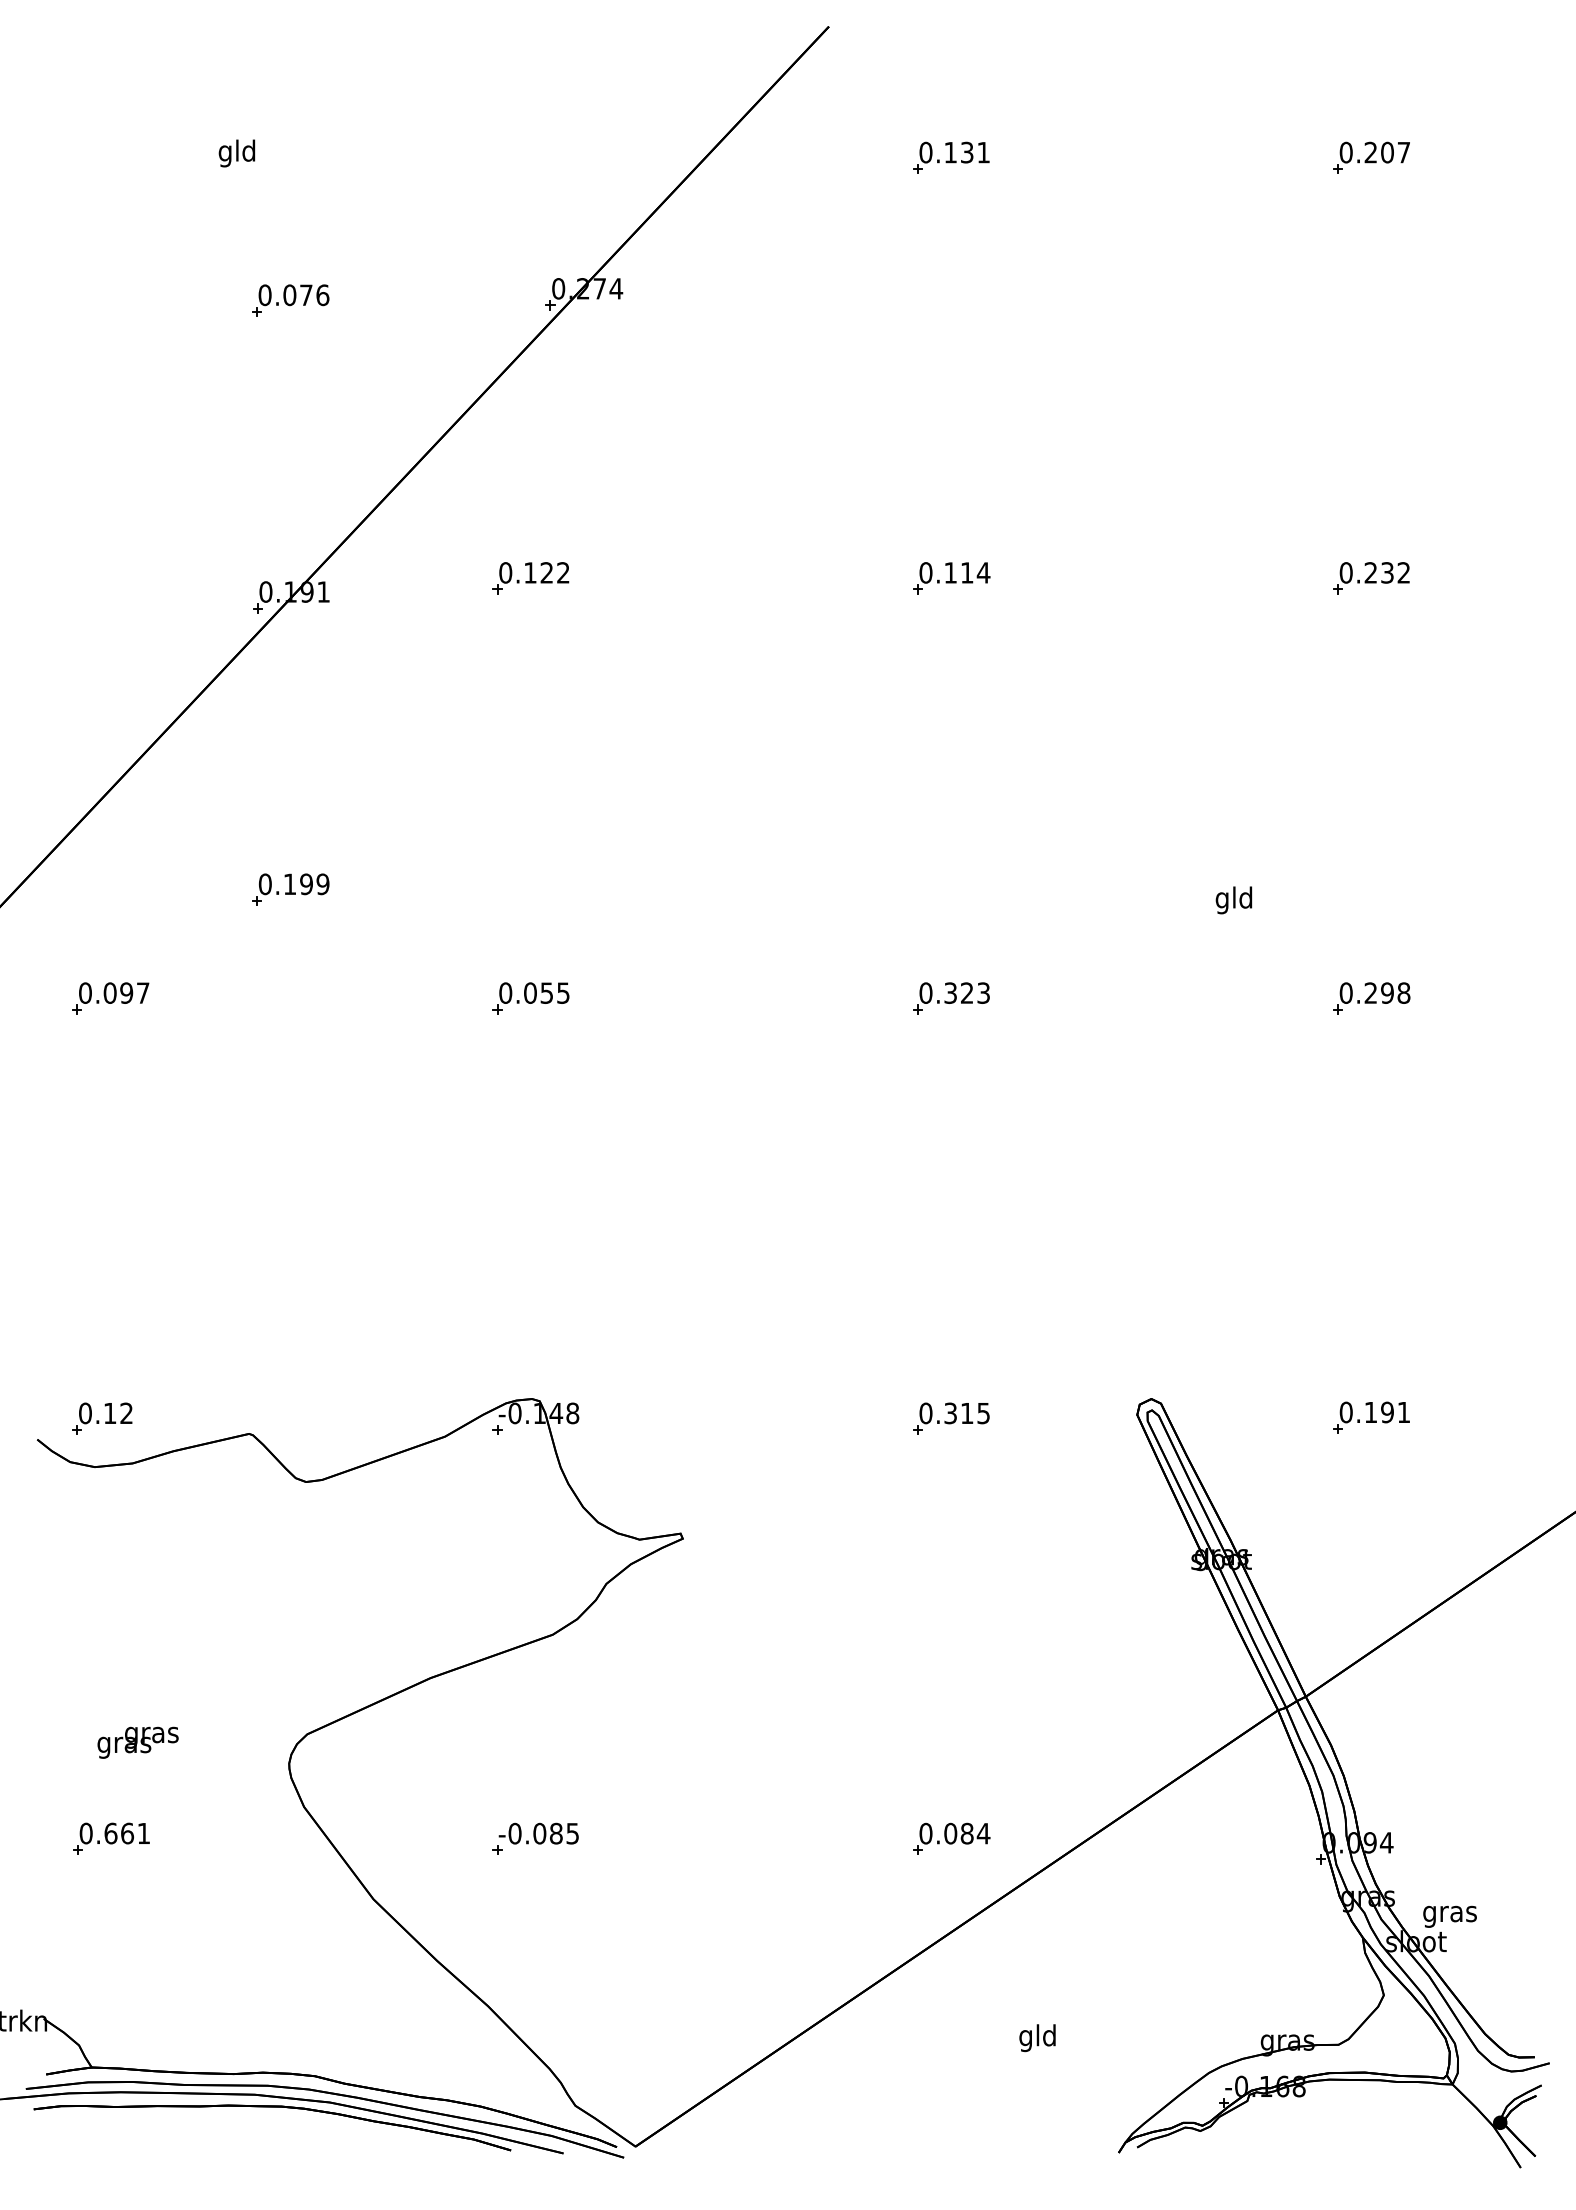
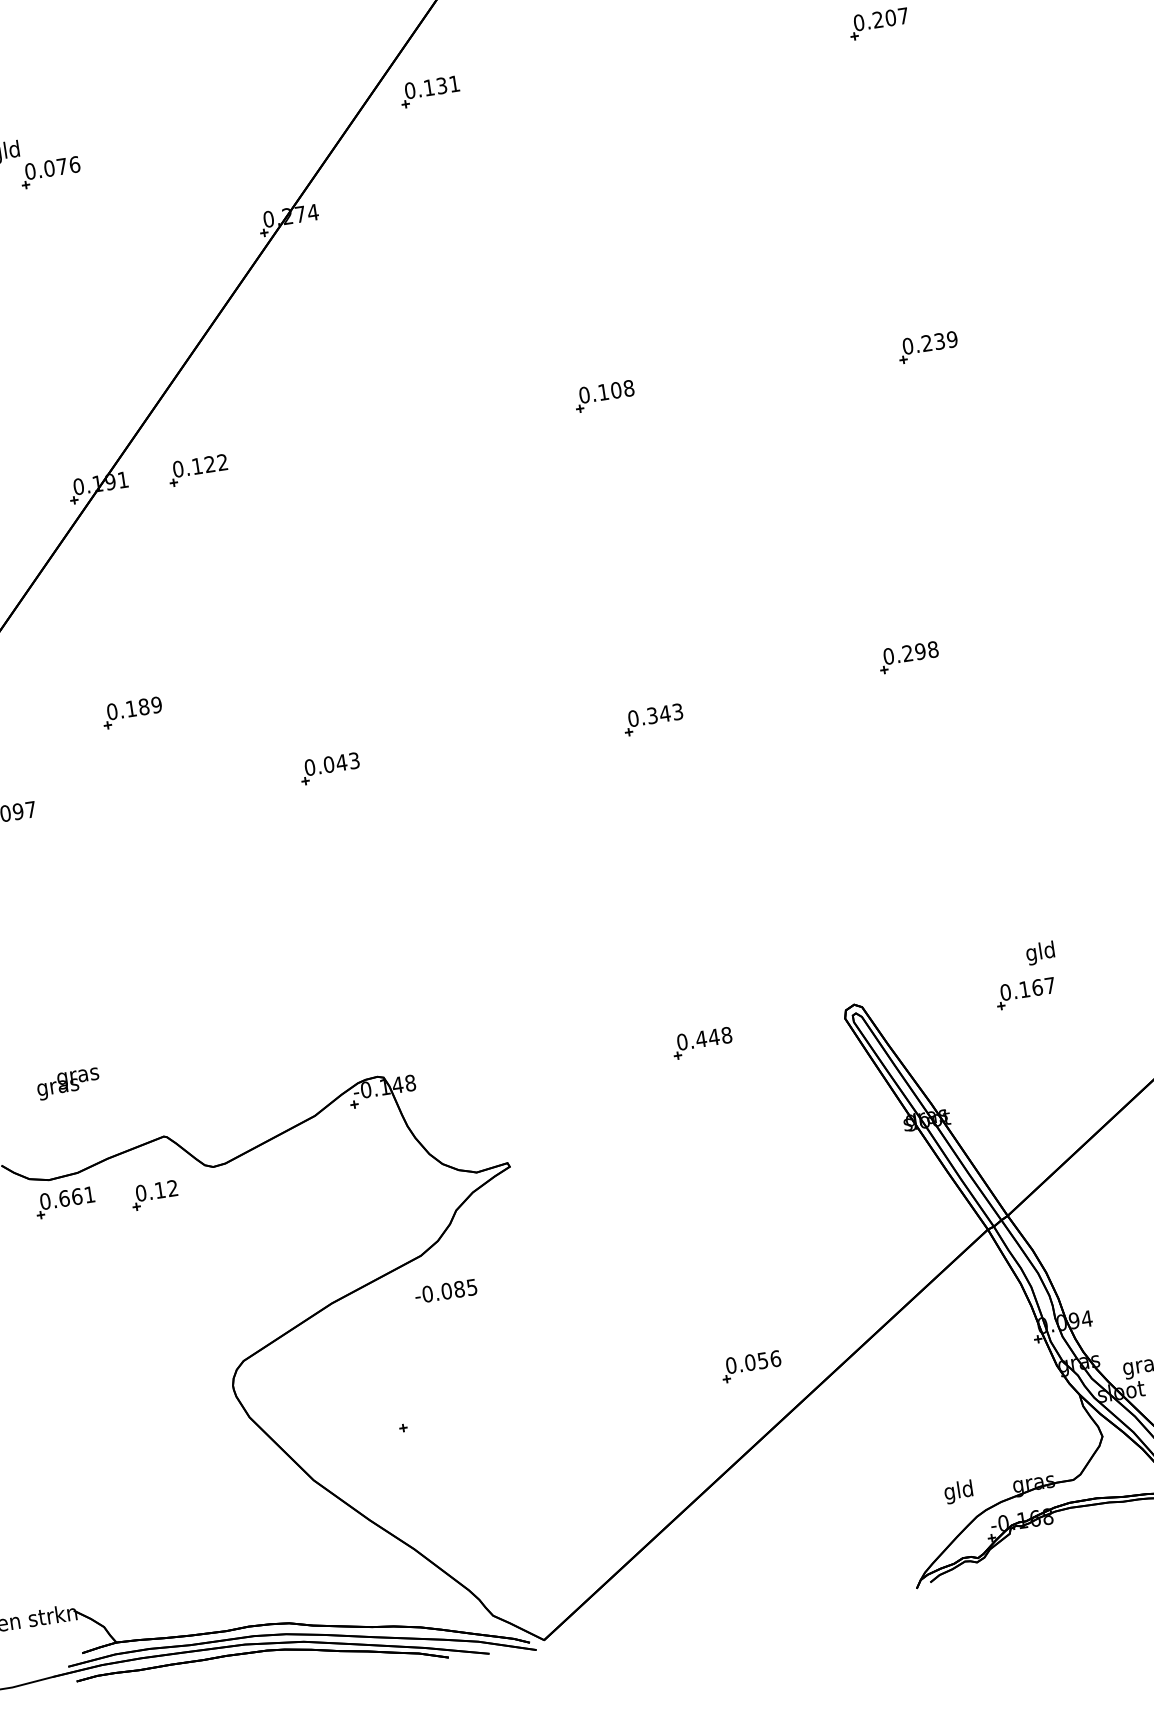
part: (951, 157) -> (430, 91), moved
part: (290, 300) -> (50, 172), moved
text: (975, 572) -> (622, 389), 0.114 -> 0.108
text: (1403, 572) -> (952, 339), 0.232 -> 0.239
part: (530, 578) -> (198, 470), moved
text: (306, 884) -> (144, 707), 0.199 -> 0.189
text: (1233, 900) -> (1040, 953), moved
text: (554, 992) -> (347, 761), 0.055 -> 0.043
text: (966, 992) -> (664, 713), 0.323 -> 0.343
part: (1371, 998) -> (908, 657), moved
text: (1395, 1412) -> (1043, 986), 0.191 -> 0.167
text: (966, 1413) -> (713, 1037), 0.315 -> 0.448
part: (102, 1418) -> (154, 1195), moved
text: (137, 1742) -> (67, 1083), moved
text: (538, 1833) -> (445, 1291), moved
text: (975, 1833) -> (769, 1359), 0.084 -> 0.056
part: (111, 1838) -> (65, 1202), moved
text: (1037, 2038) -> (958, 1492), moved

